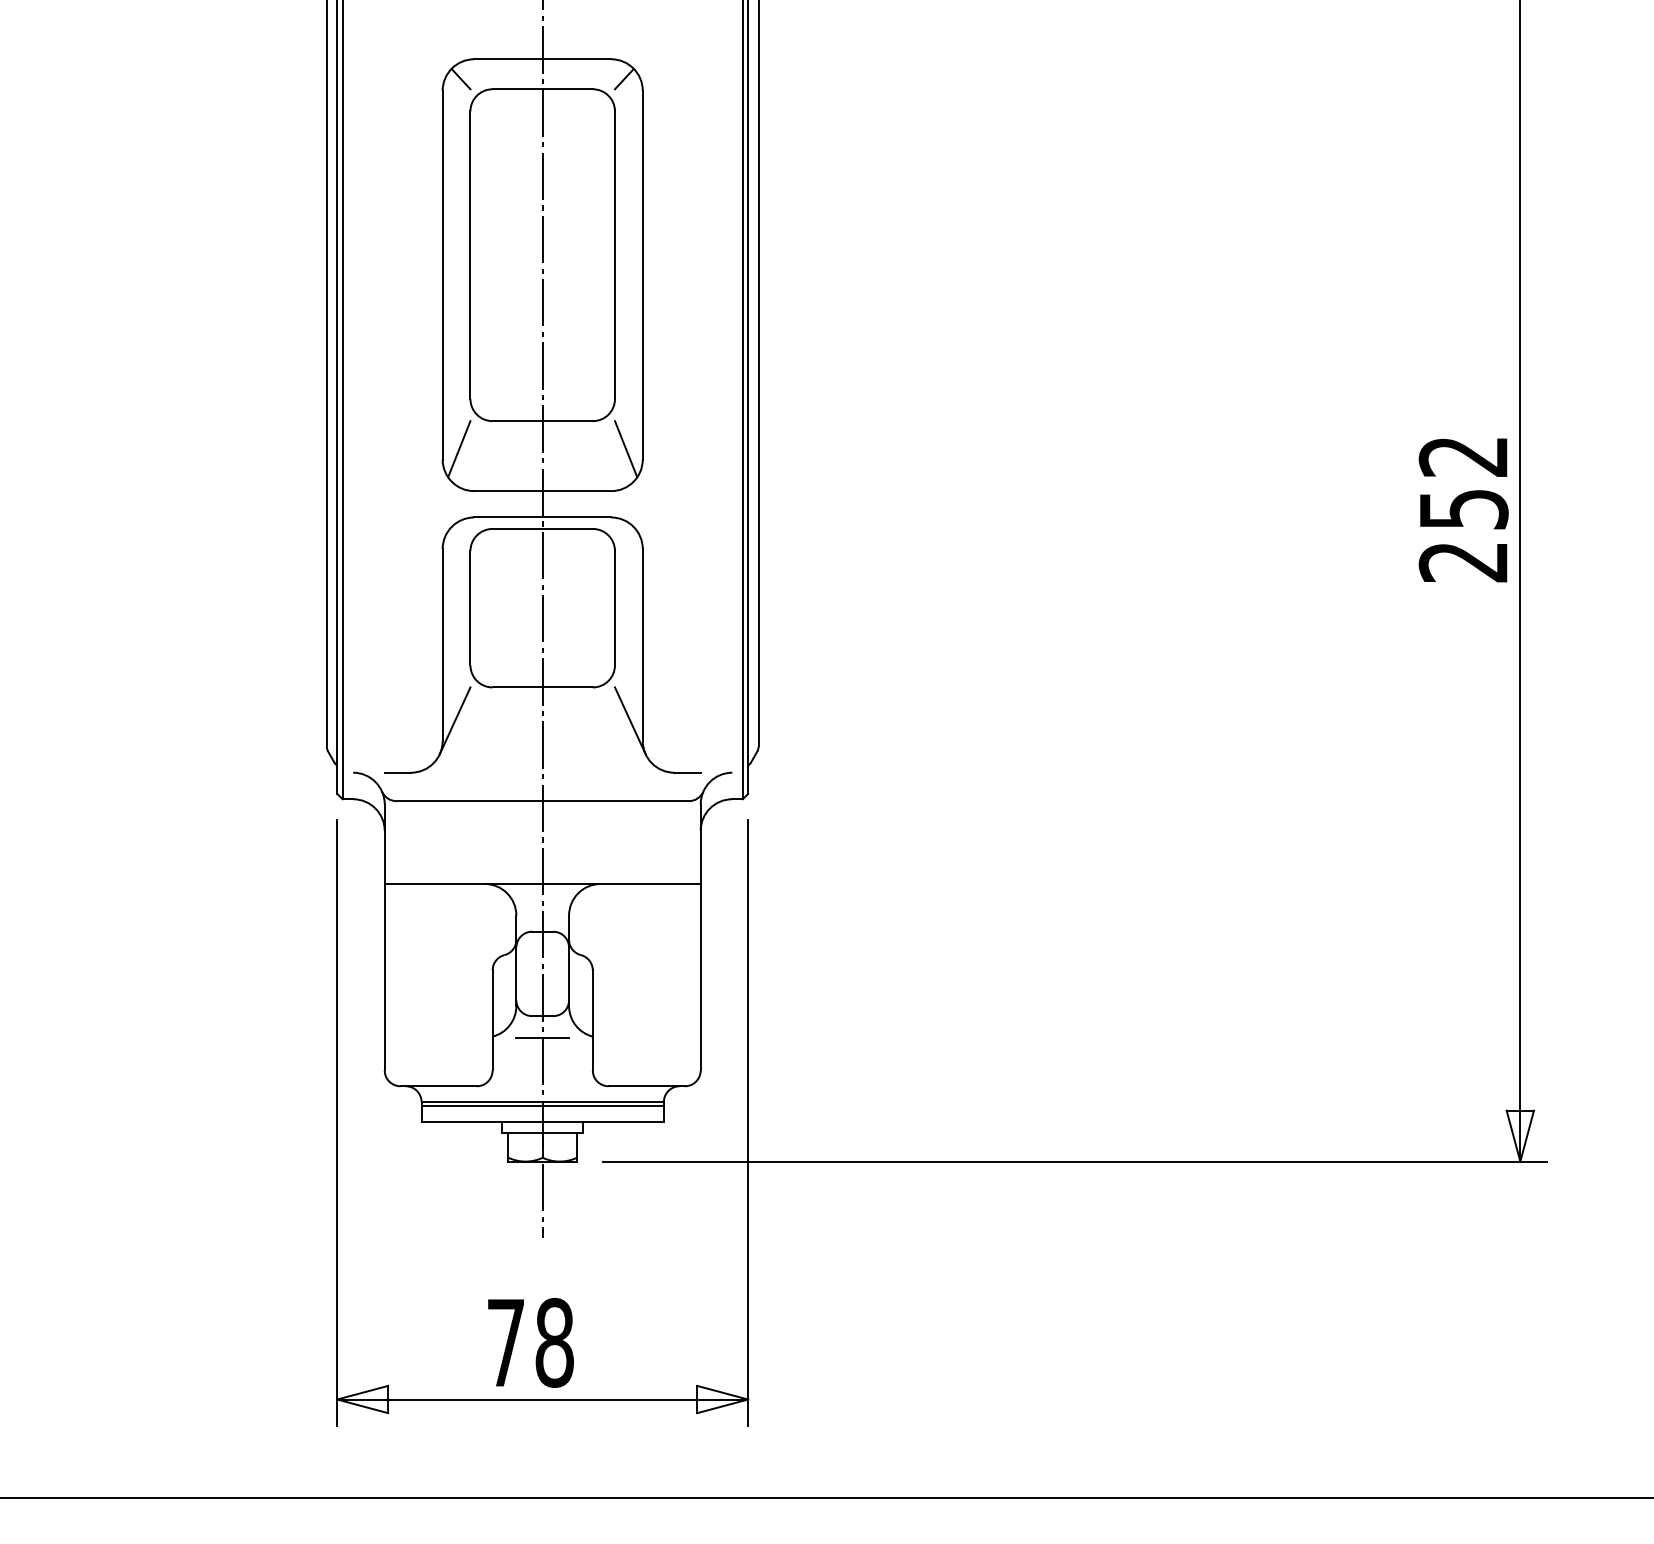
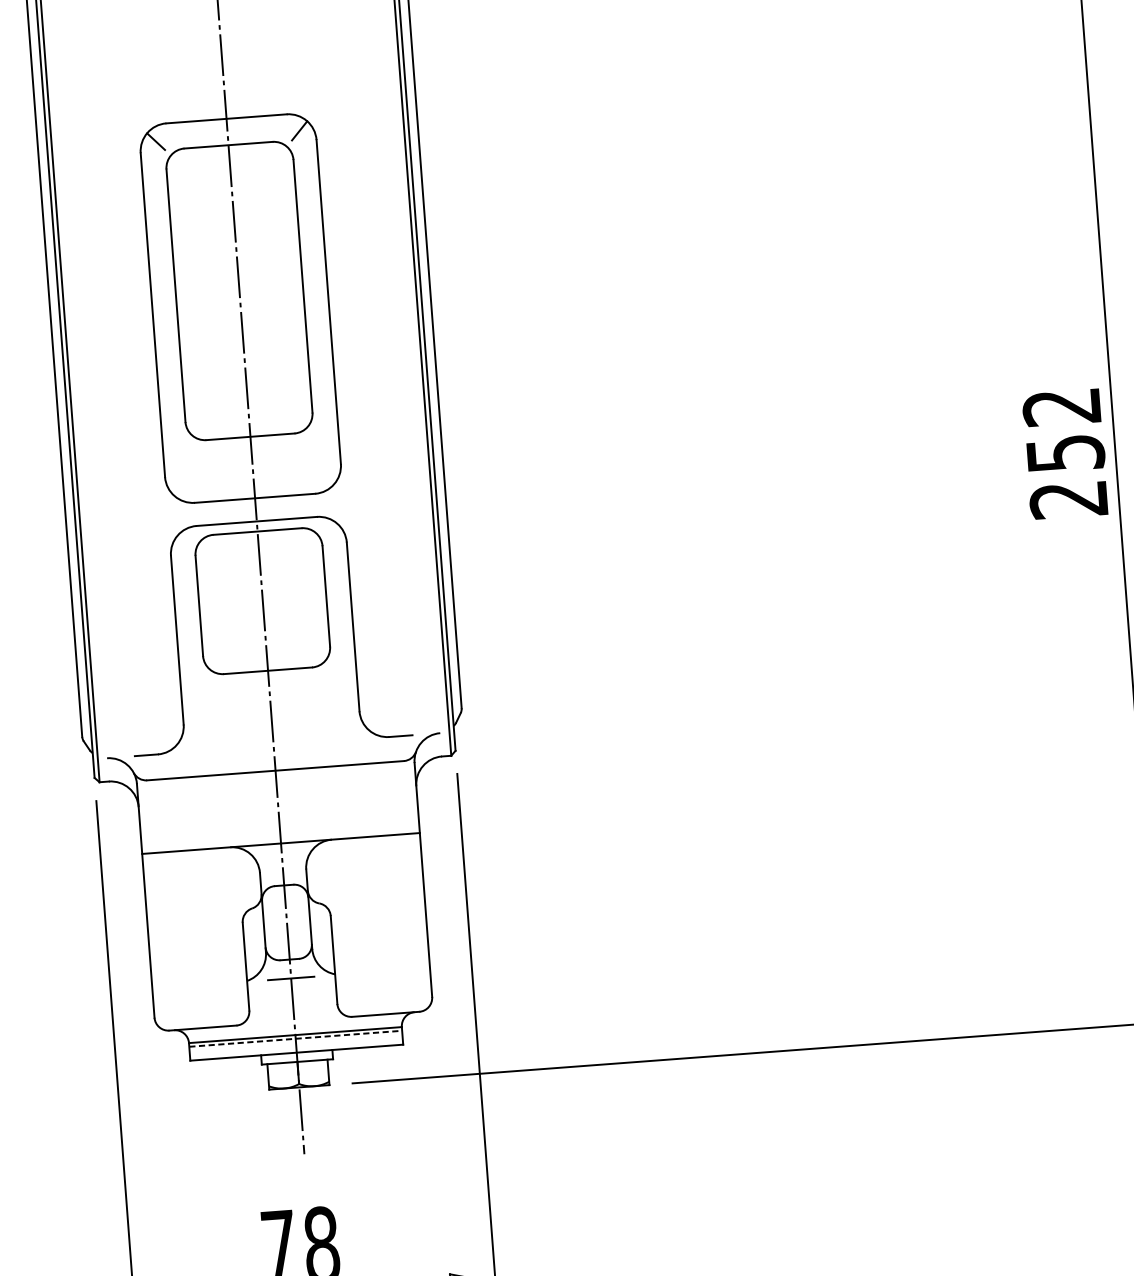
line: (459, 449) -> (179, 467), removed
line: (625, 449) -> (325, 456), removed
line: (454, 720) -> (192, 705), removed
line: (629, 720) -> (346, 694), removed
line: (543, 1106) -> (296, 1038), solid -> dashed

